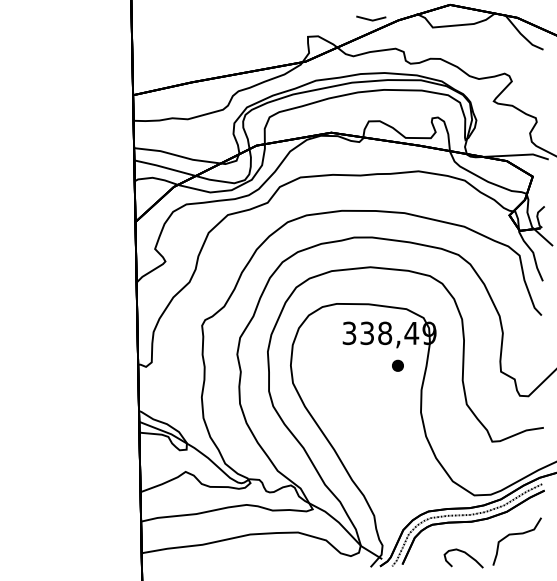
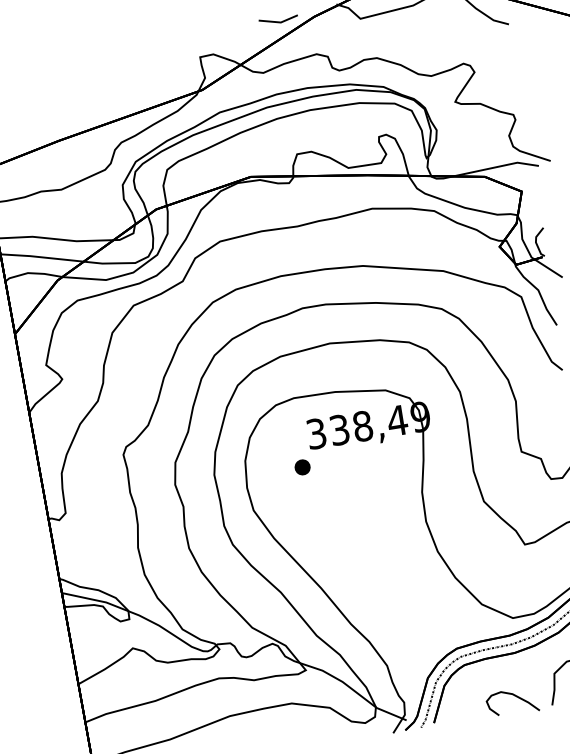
part: (397, 365) -> (301, 467), moved

